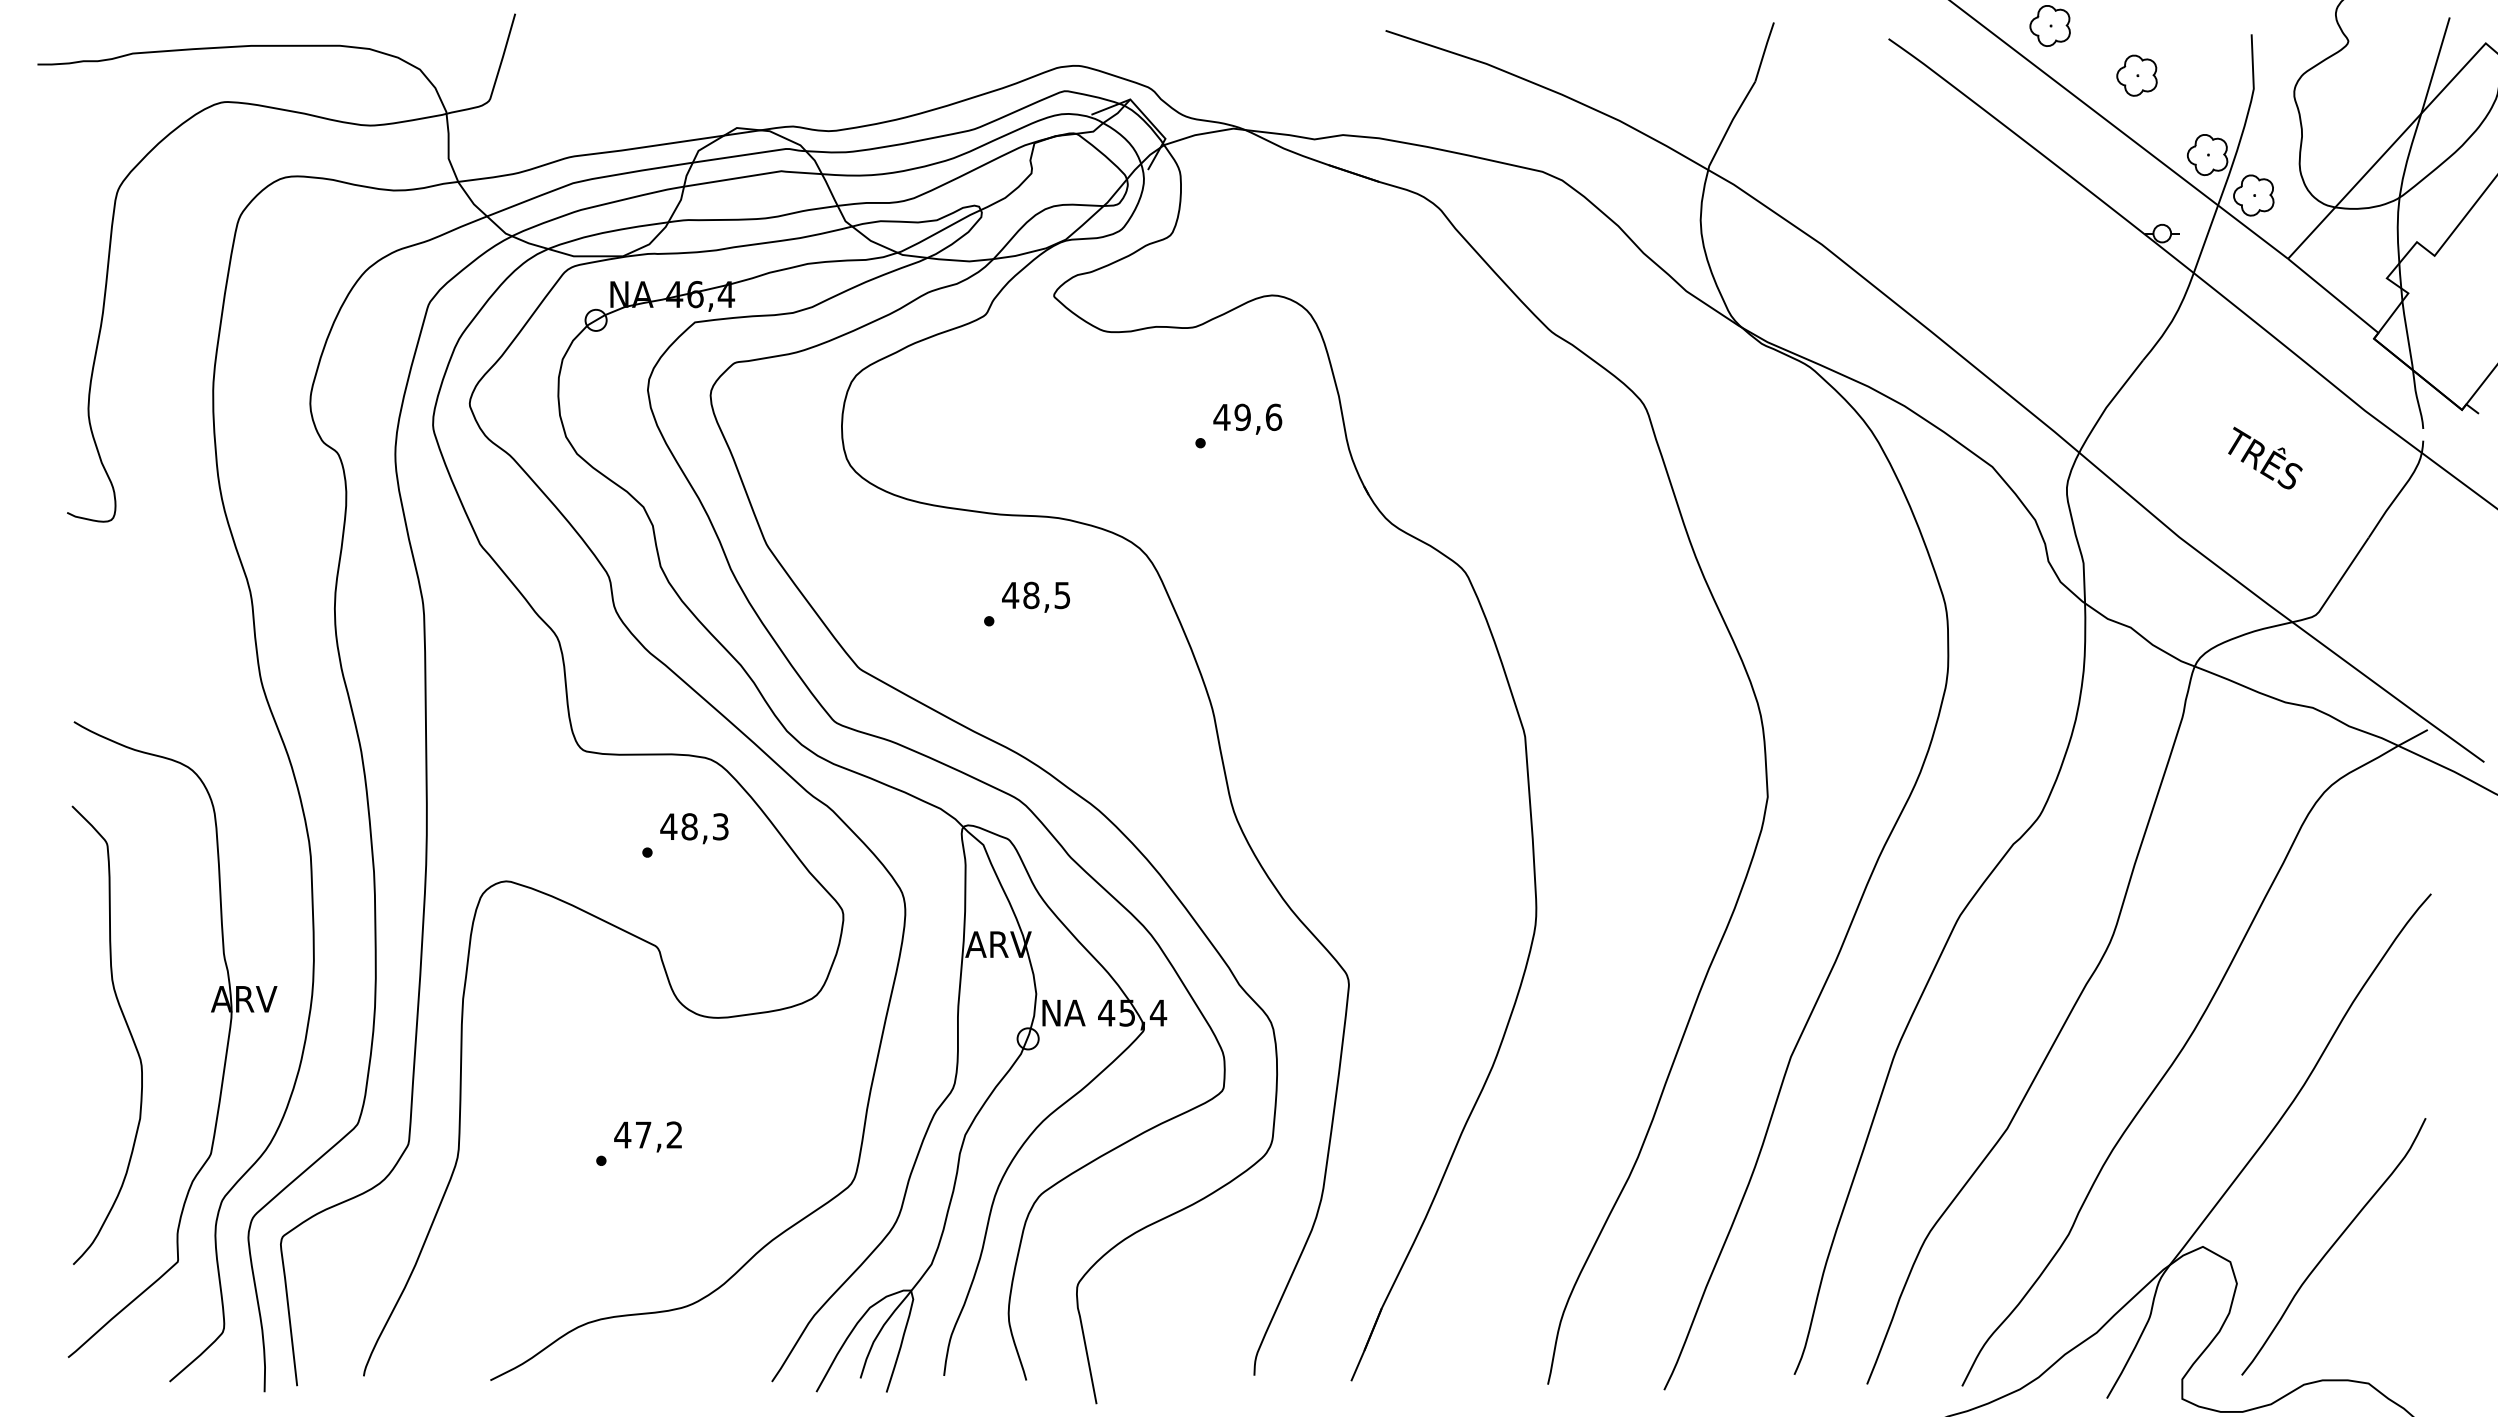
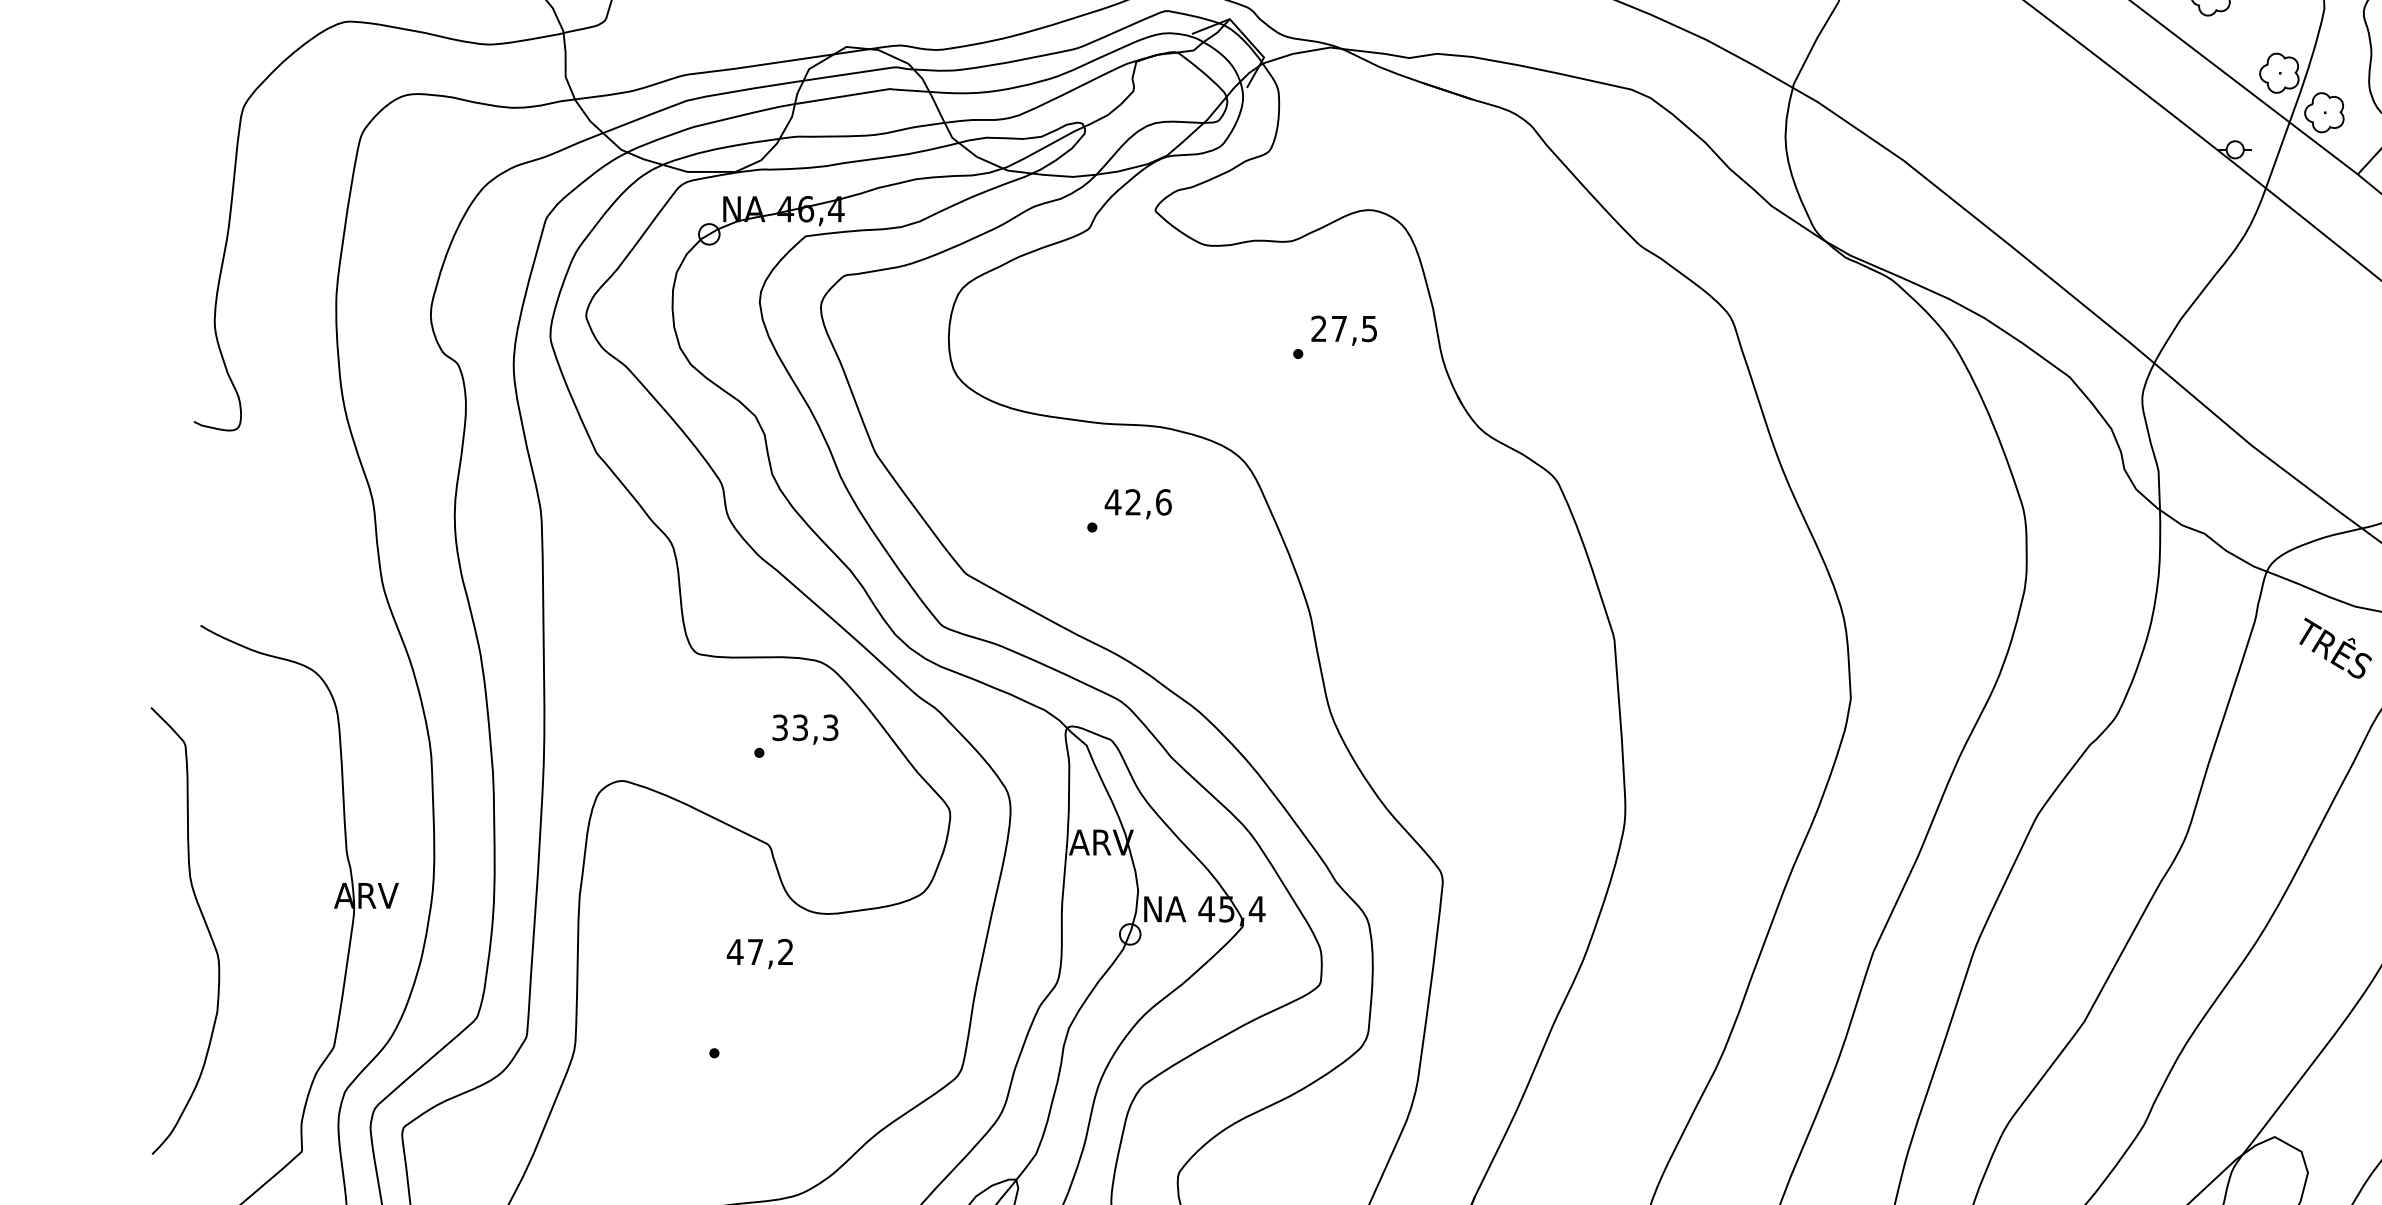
text: (1247, 417) -> (1343, 328), 49,6 -> 27,5
text: (2265, 457) -> (2335, 647), moved
text: (1046, 595) -> (1148, 502), 48,5 -> 42,6
text: (678, 826) -> (789, 727), 48,3 -> 33,3
curve: (127, 1028) -> (204, 924), moved
text: (647, 1136) -> (759, 953), moved

